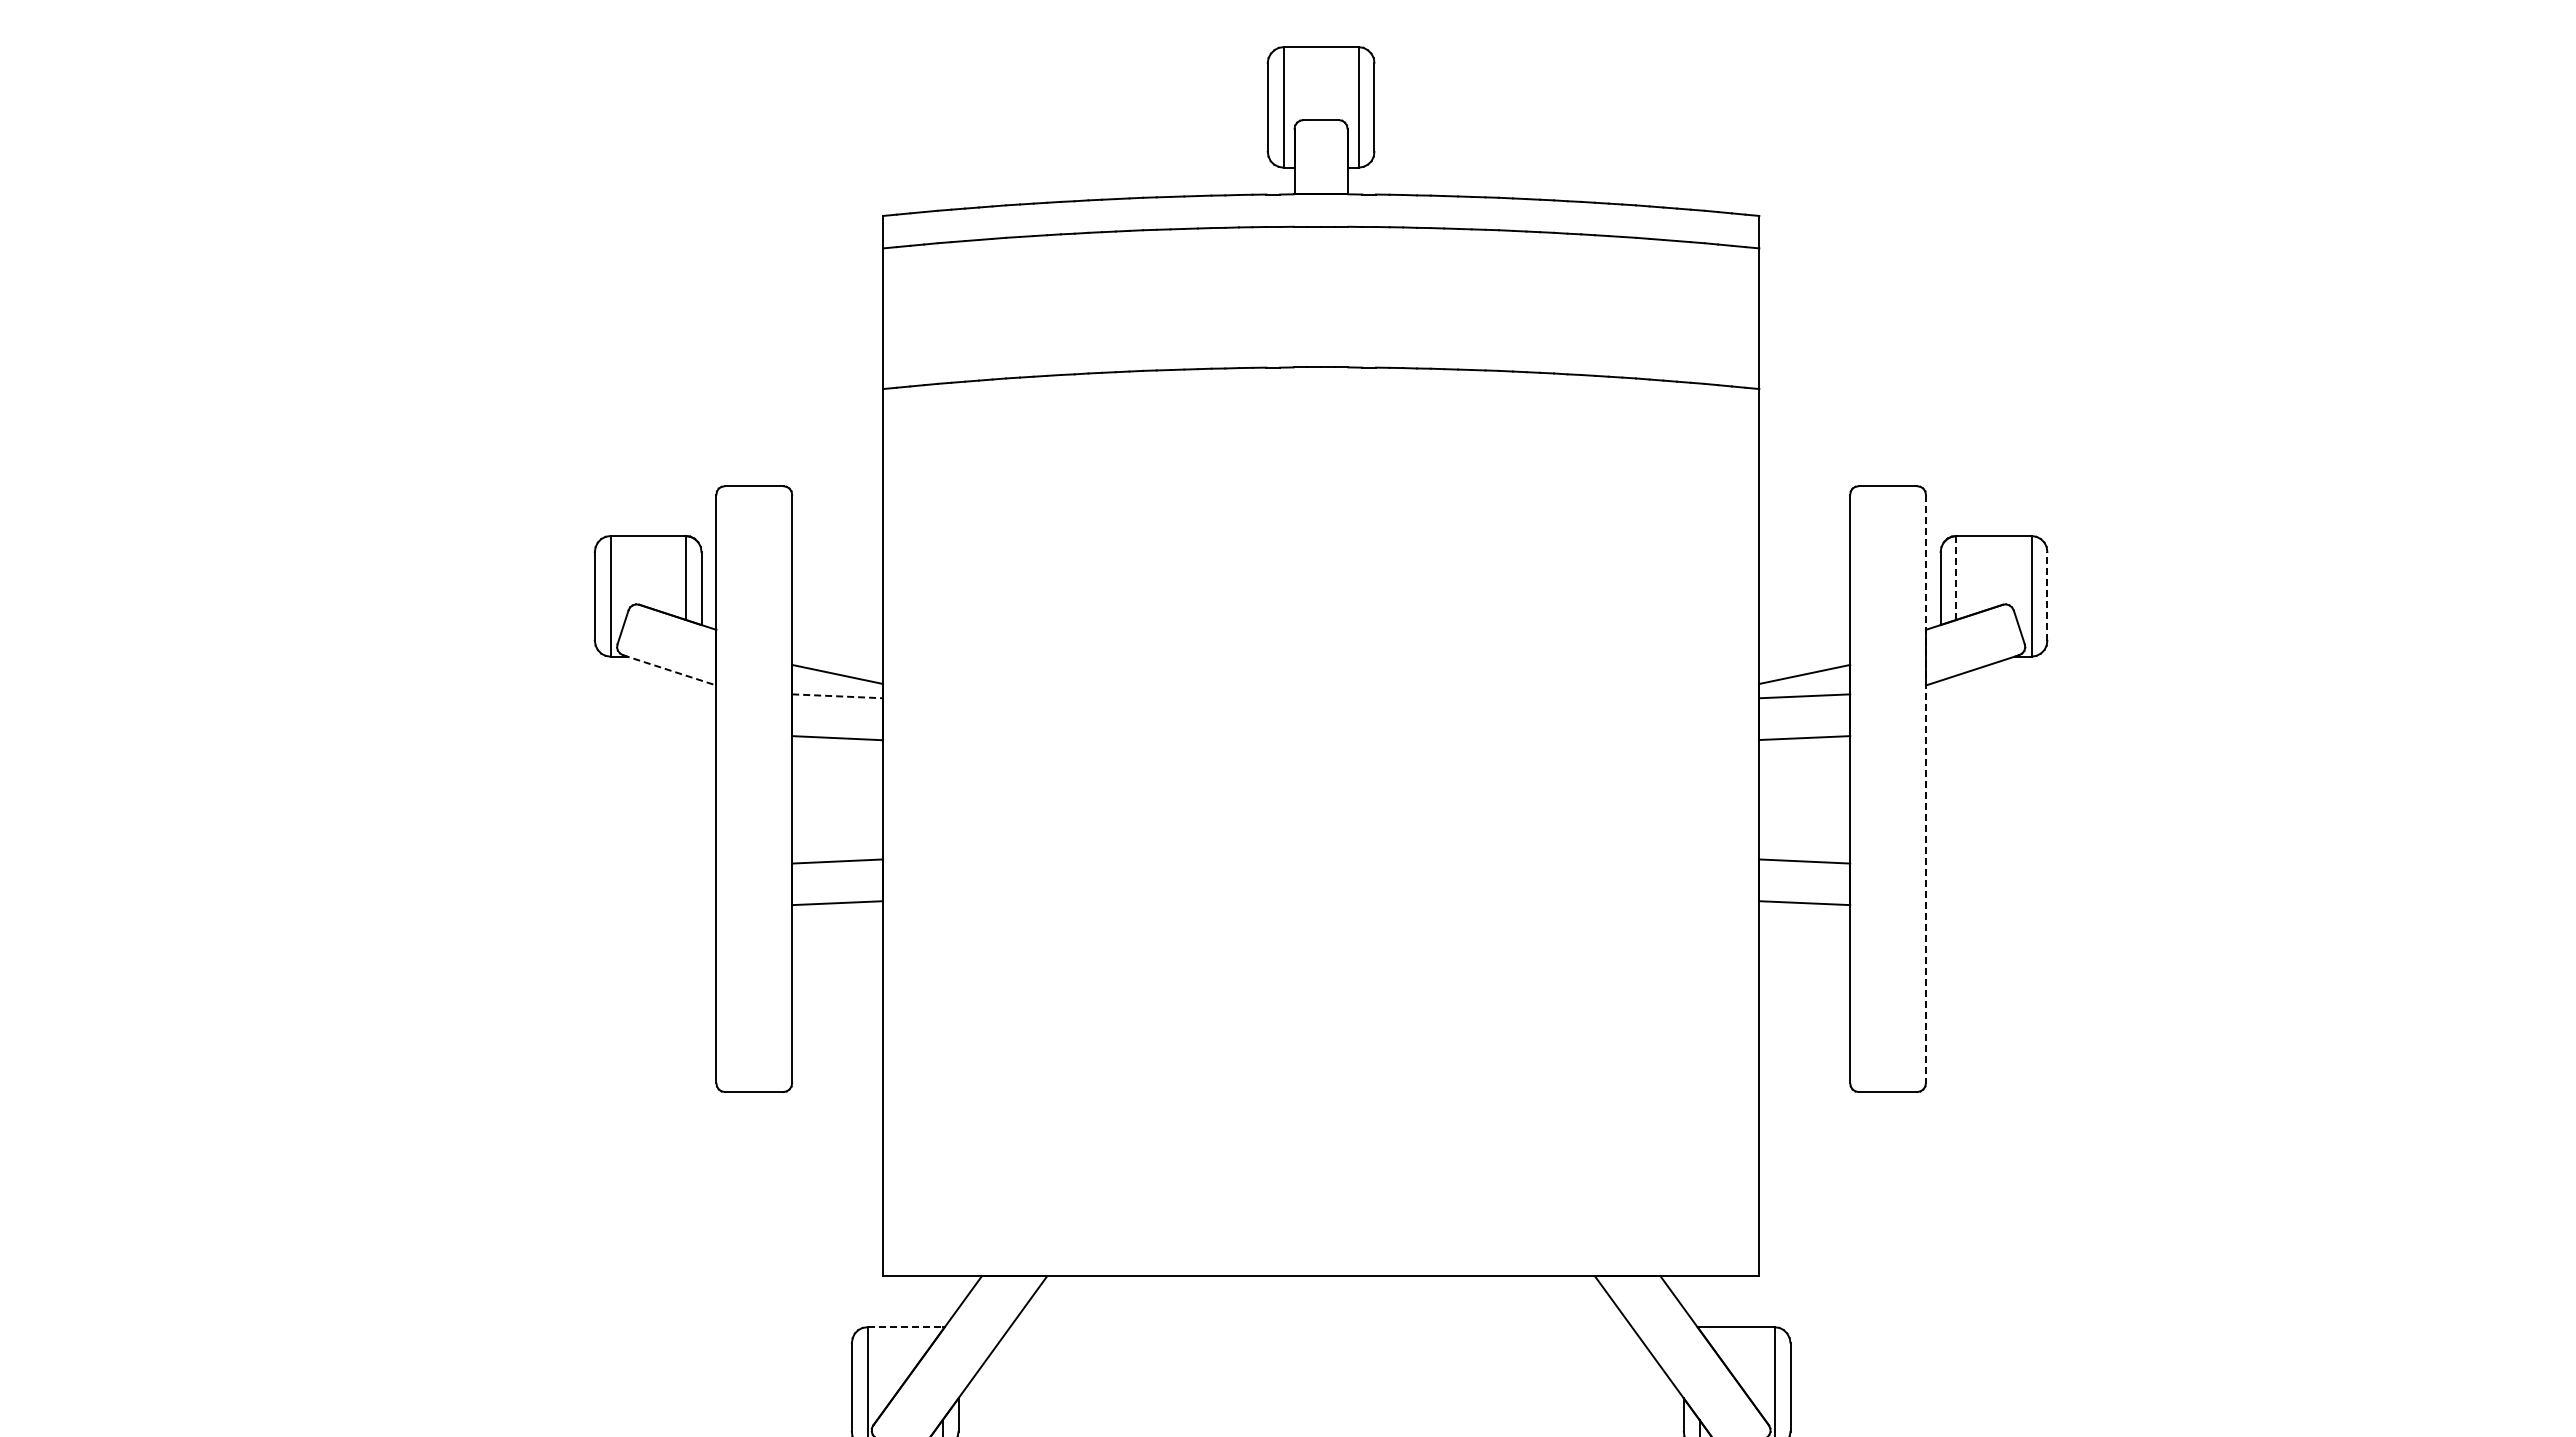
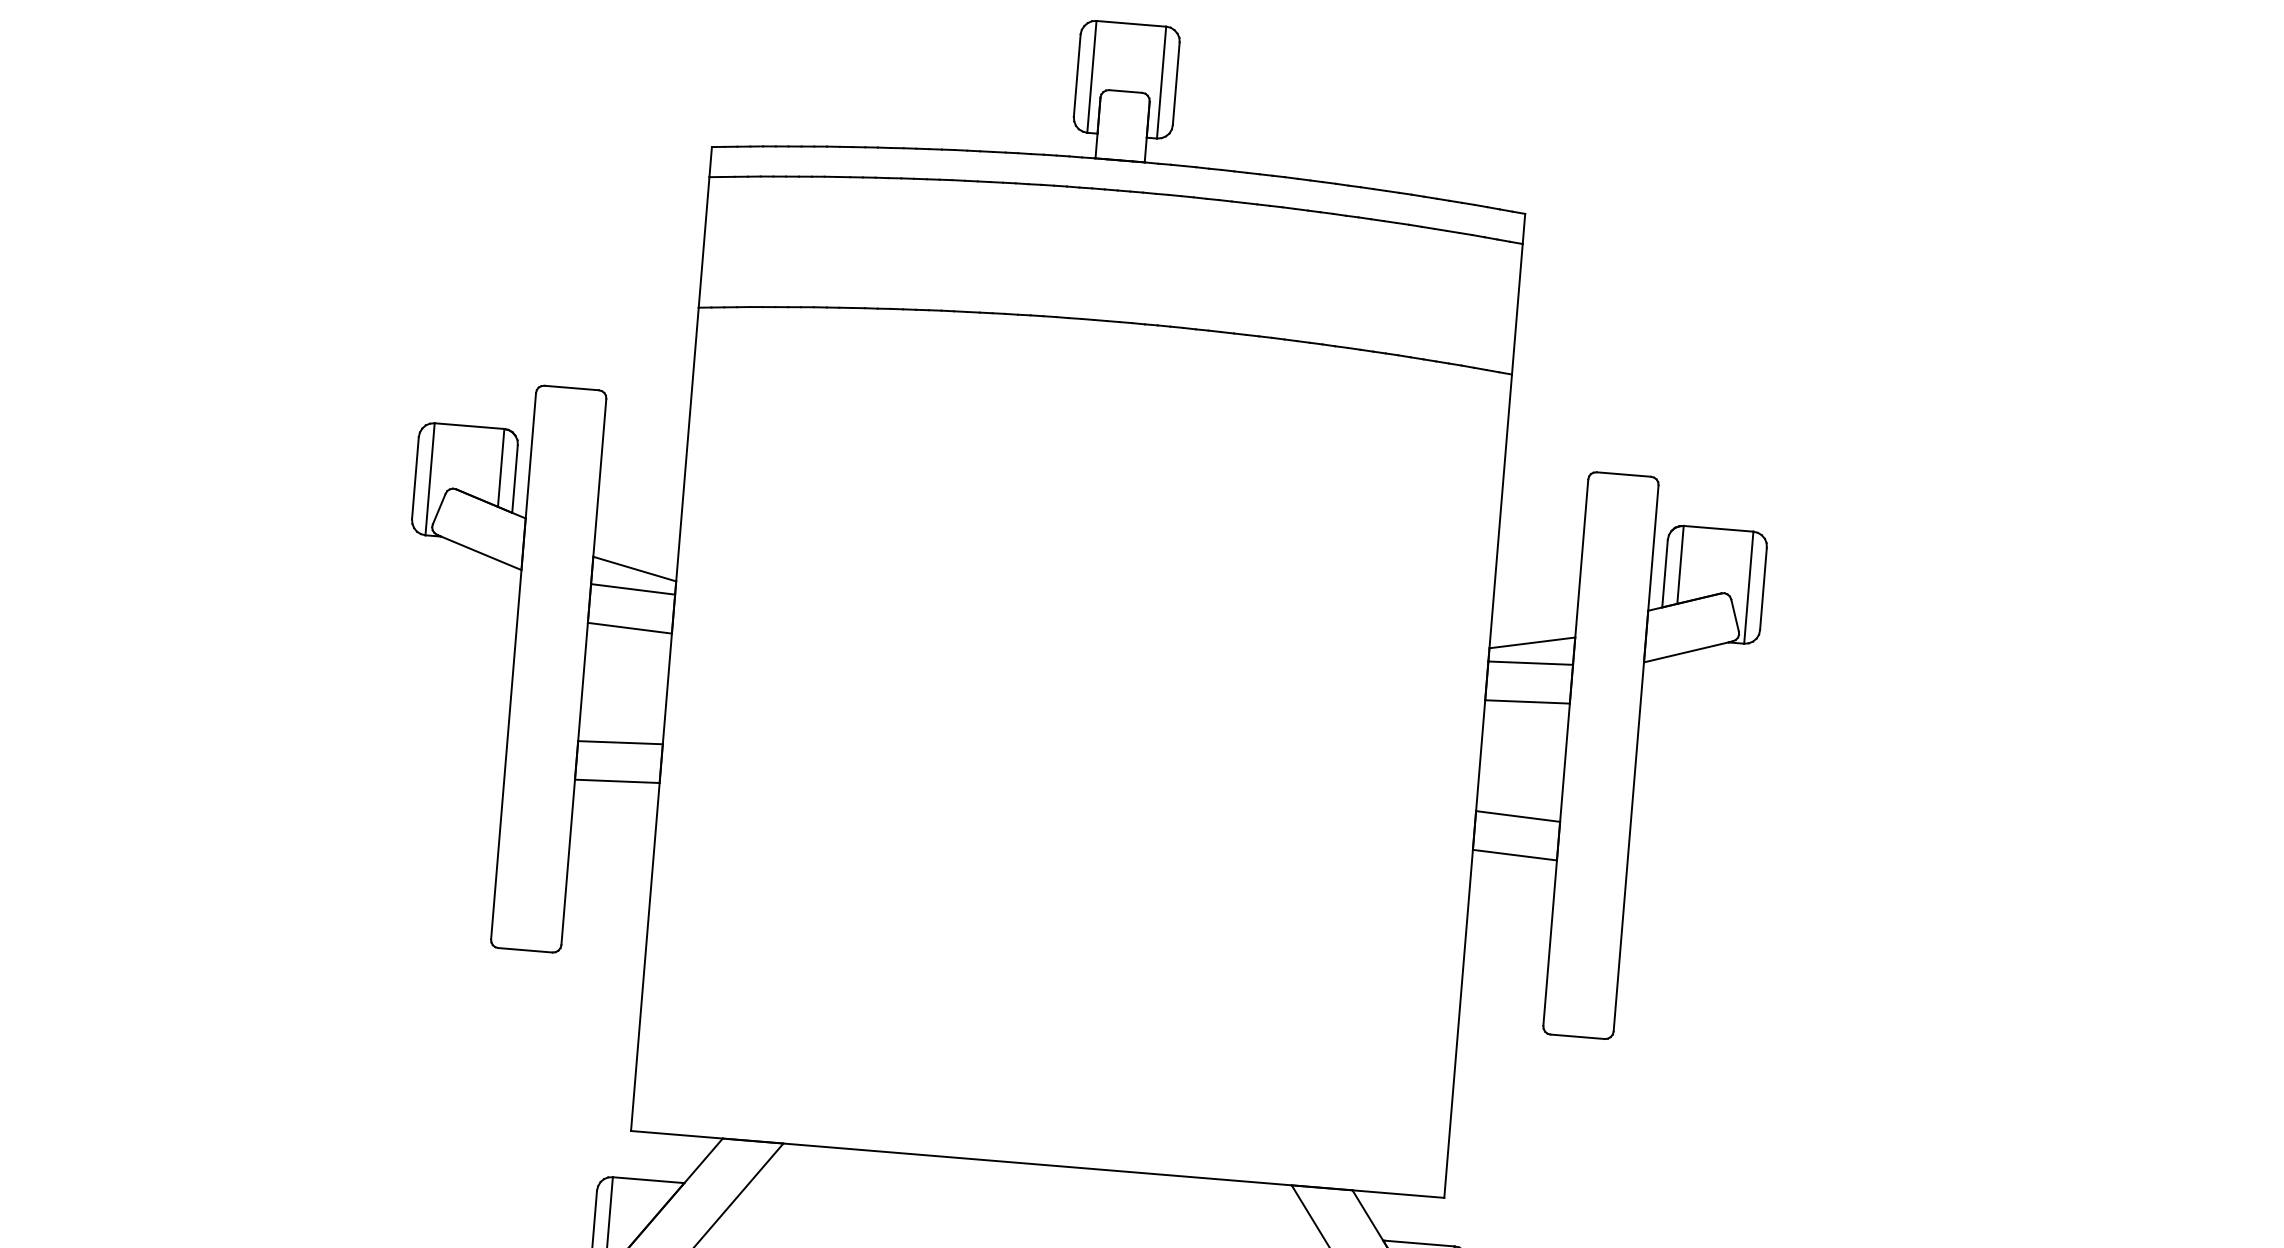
line: (1956, 577) -> (1680, 564), dashed -> solid
line: (2047, 595) -> (1763, 588), dashed -> solid
line: (670, 670) -> (480, 552), dashed -> solid
line: (838, 696) -> (633, 589), dashed -> solid
line: (1925, 789) -> (1635, 758), dashed -> solid
line: (905, 1327) -> (647, 1180), dashed -> solid

